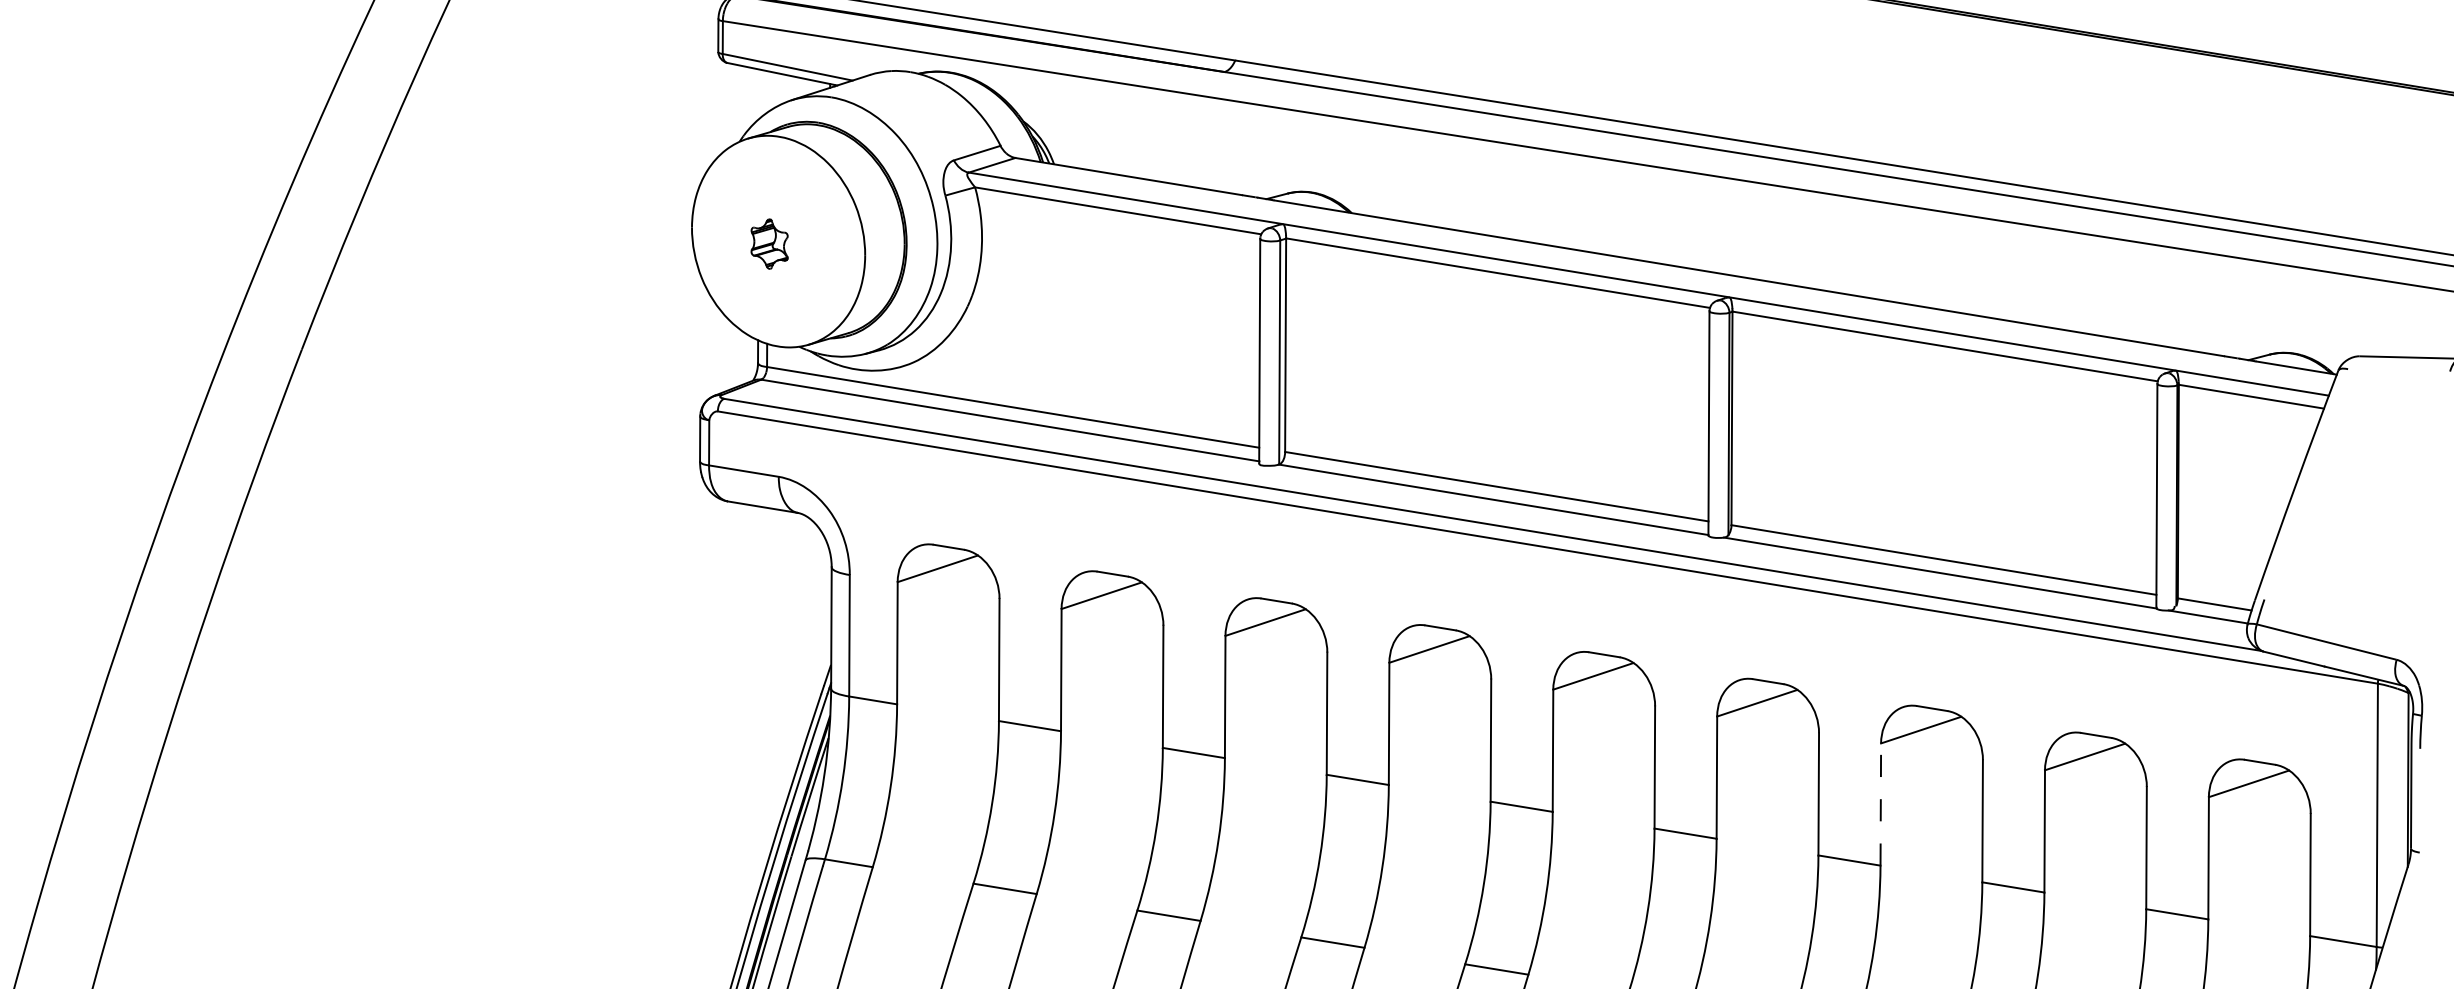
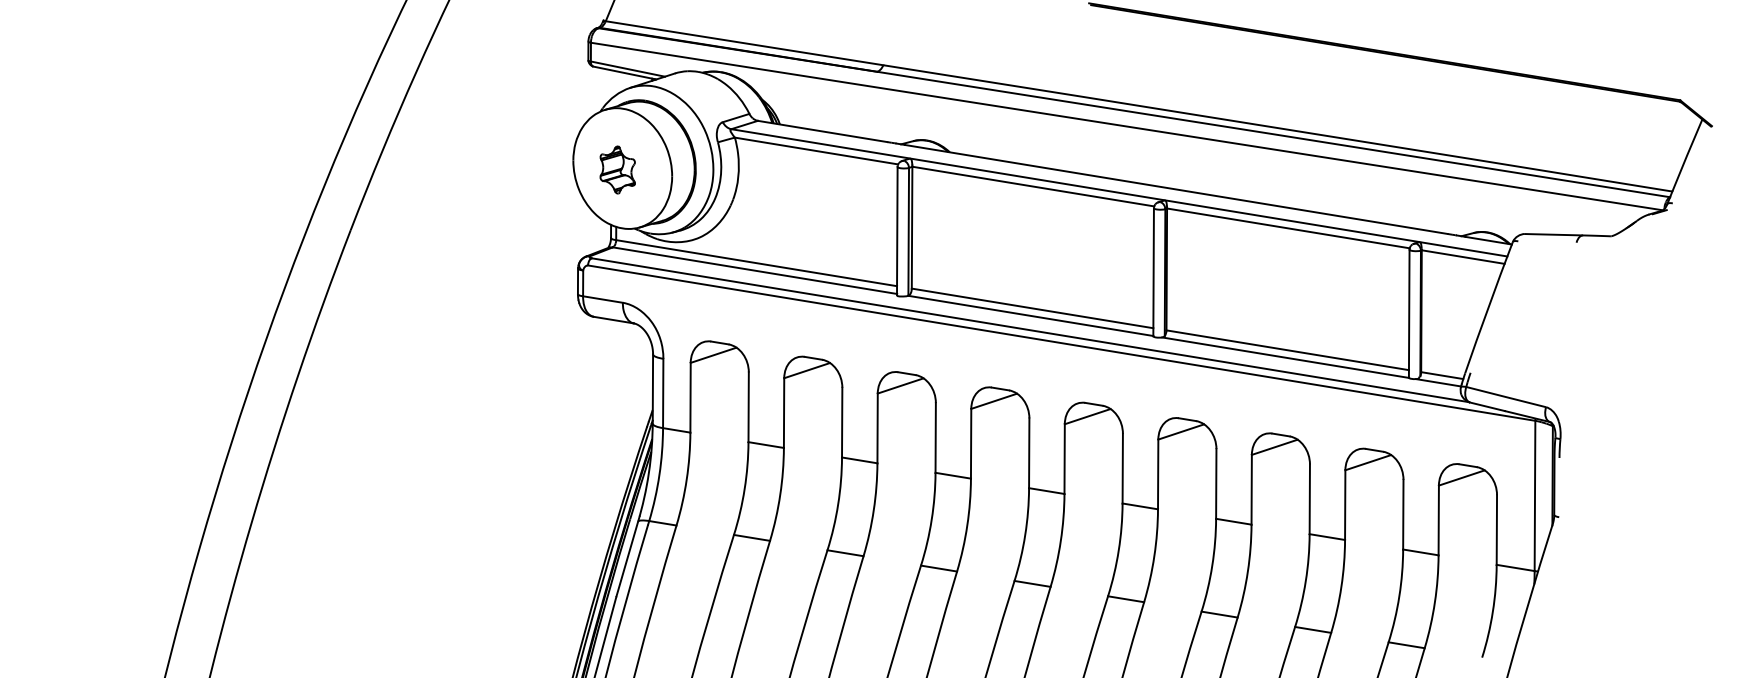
part: (769, 243) -> (617, 169), size x1.67
line: (1880, 804) -> (1251, 489), dashed -> solid

